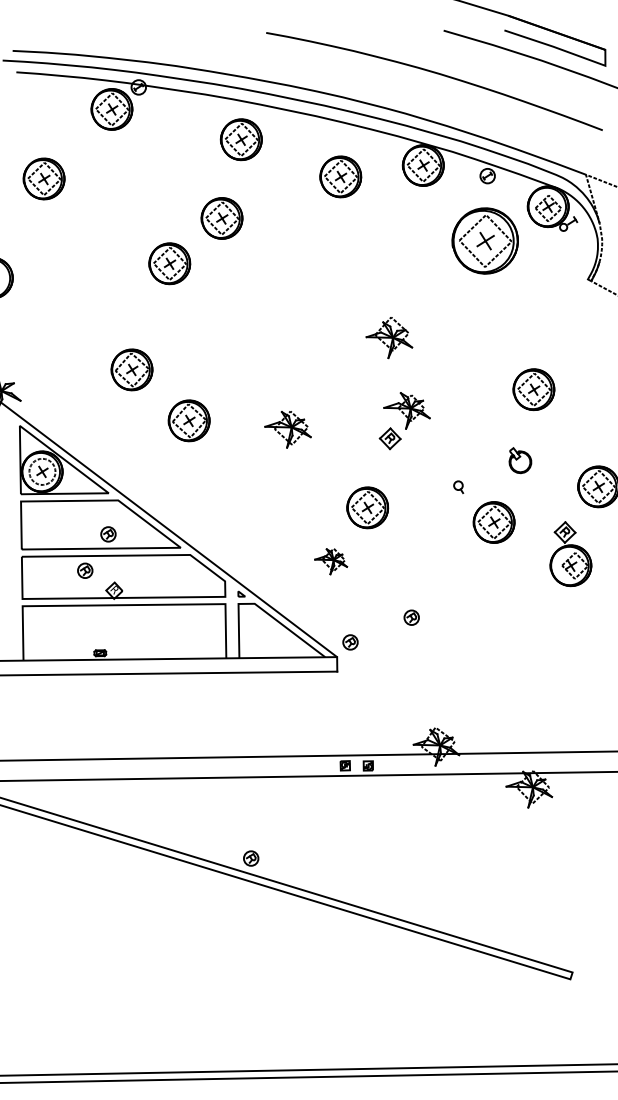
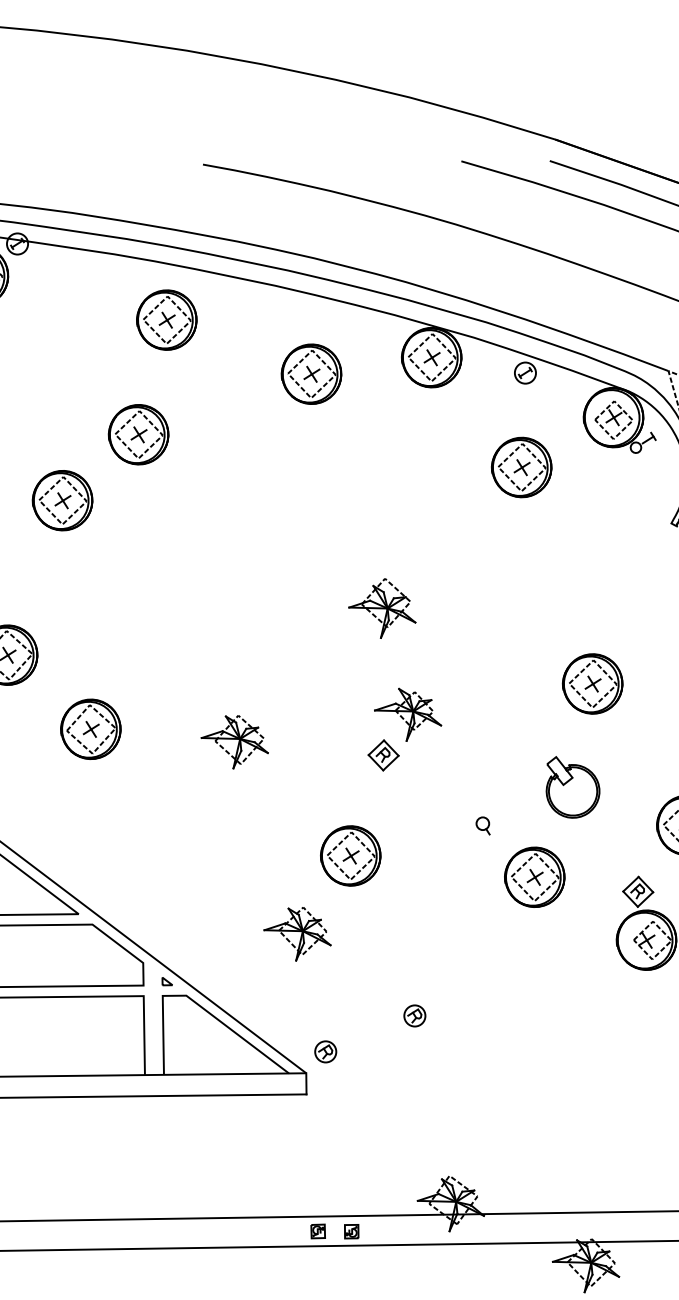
part: (484, 240) -> (520, 466), size x0.62
part: (520, 460) -> (573, 787), size x1.67
part: (330, 561) -> (296, 934), size x1.43

